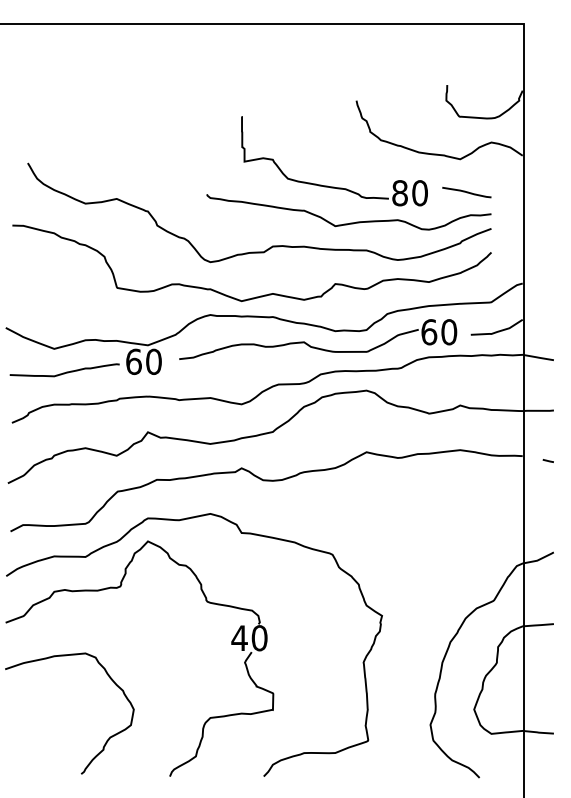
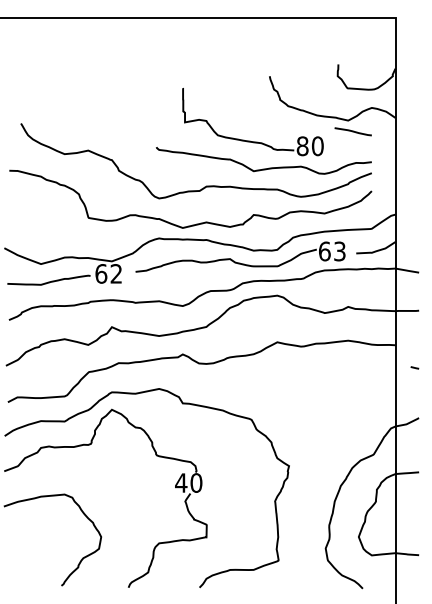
line: (465, 192) -> (352, 131), moved
text: (448, 332) -> (339, 251), 60 -> 63
text: (154, 361) -> (116, 273), 60 -> 62
line: (547, 460) -> (414, 367), moved

